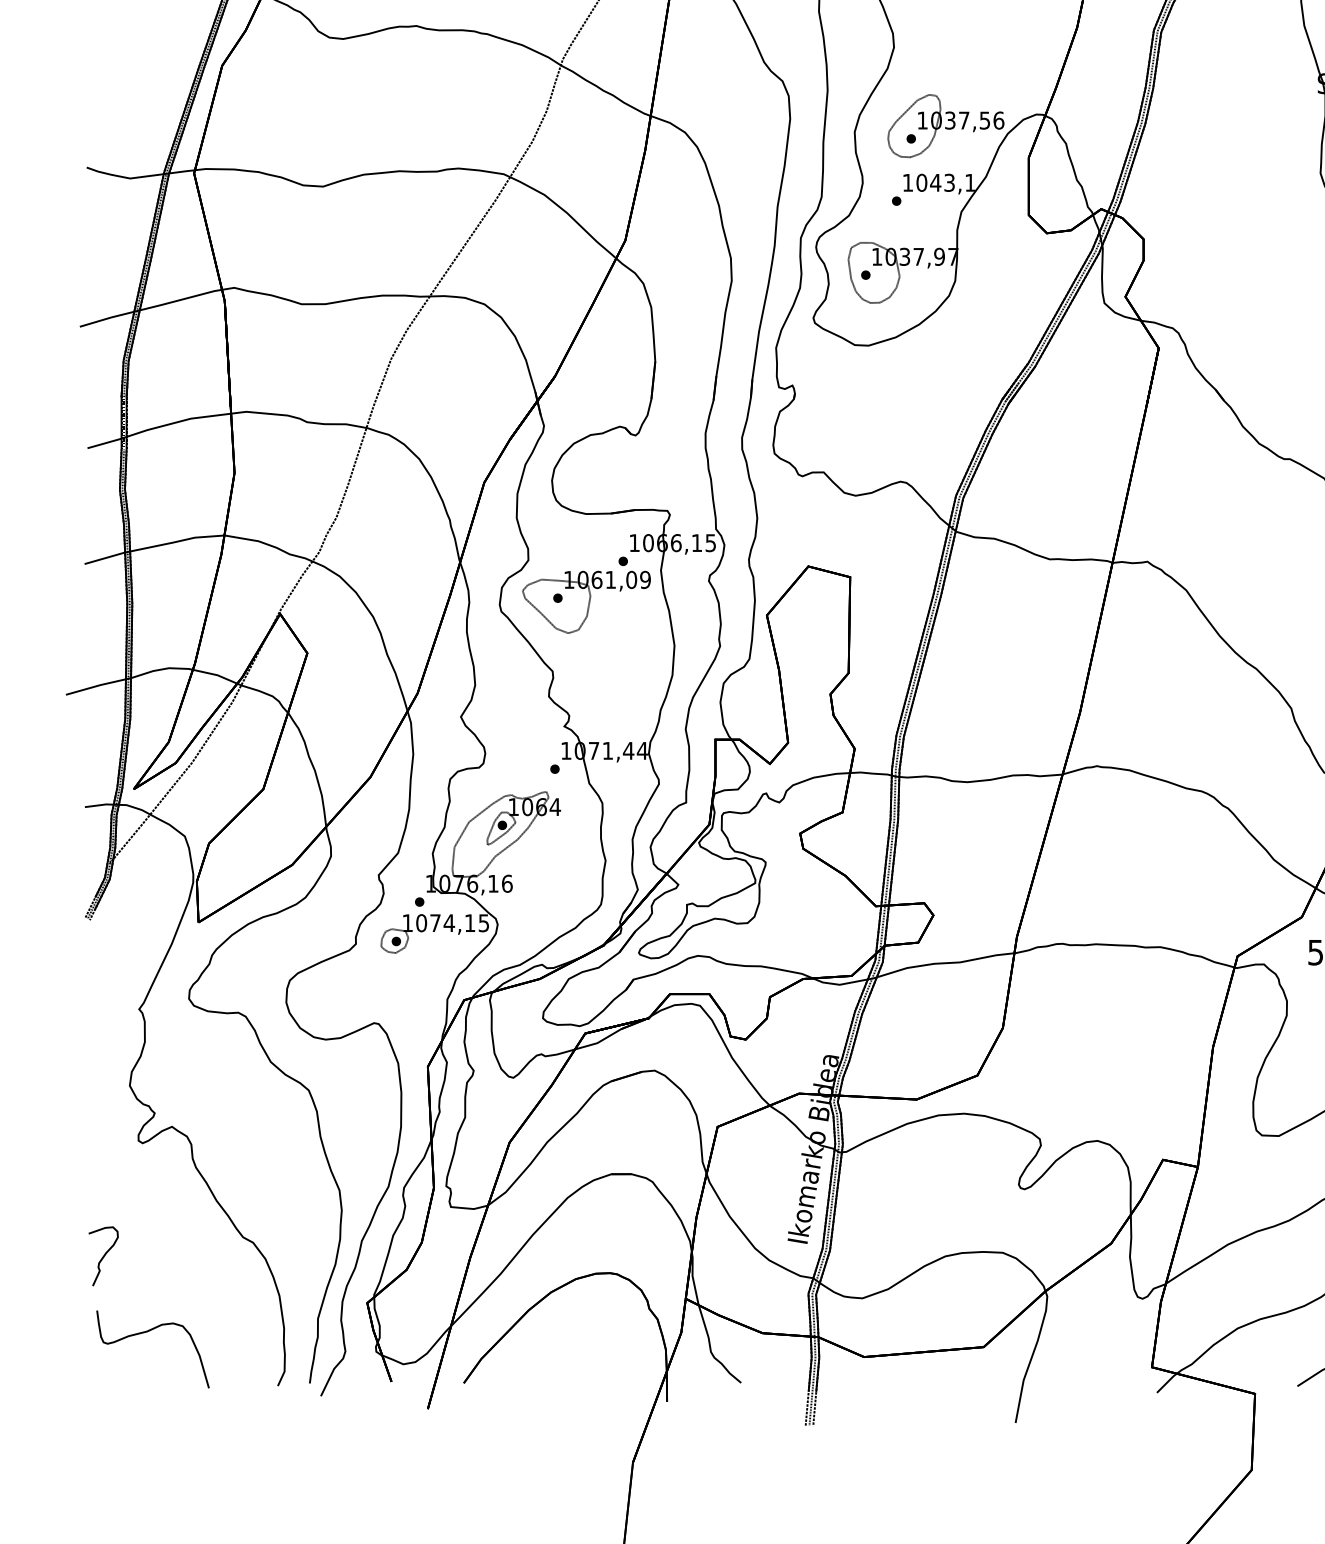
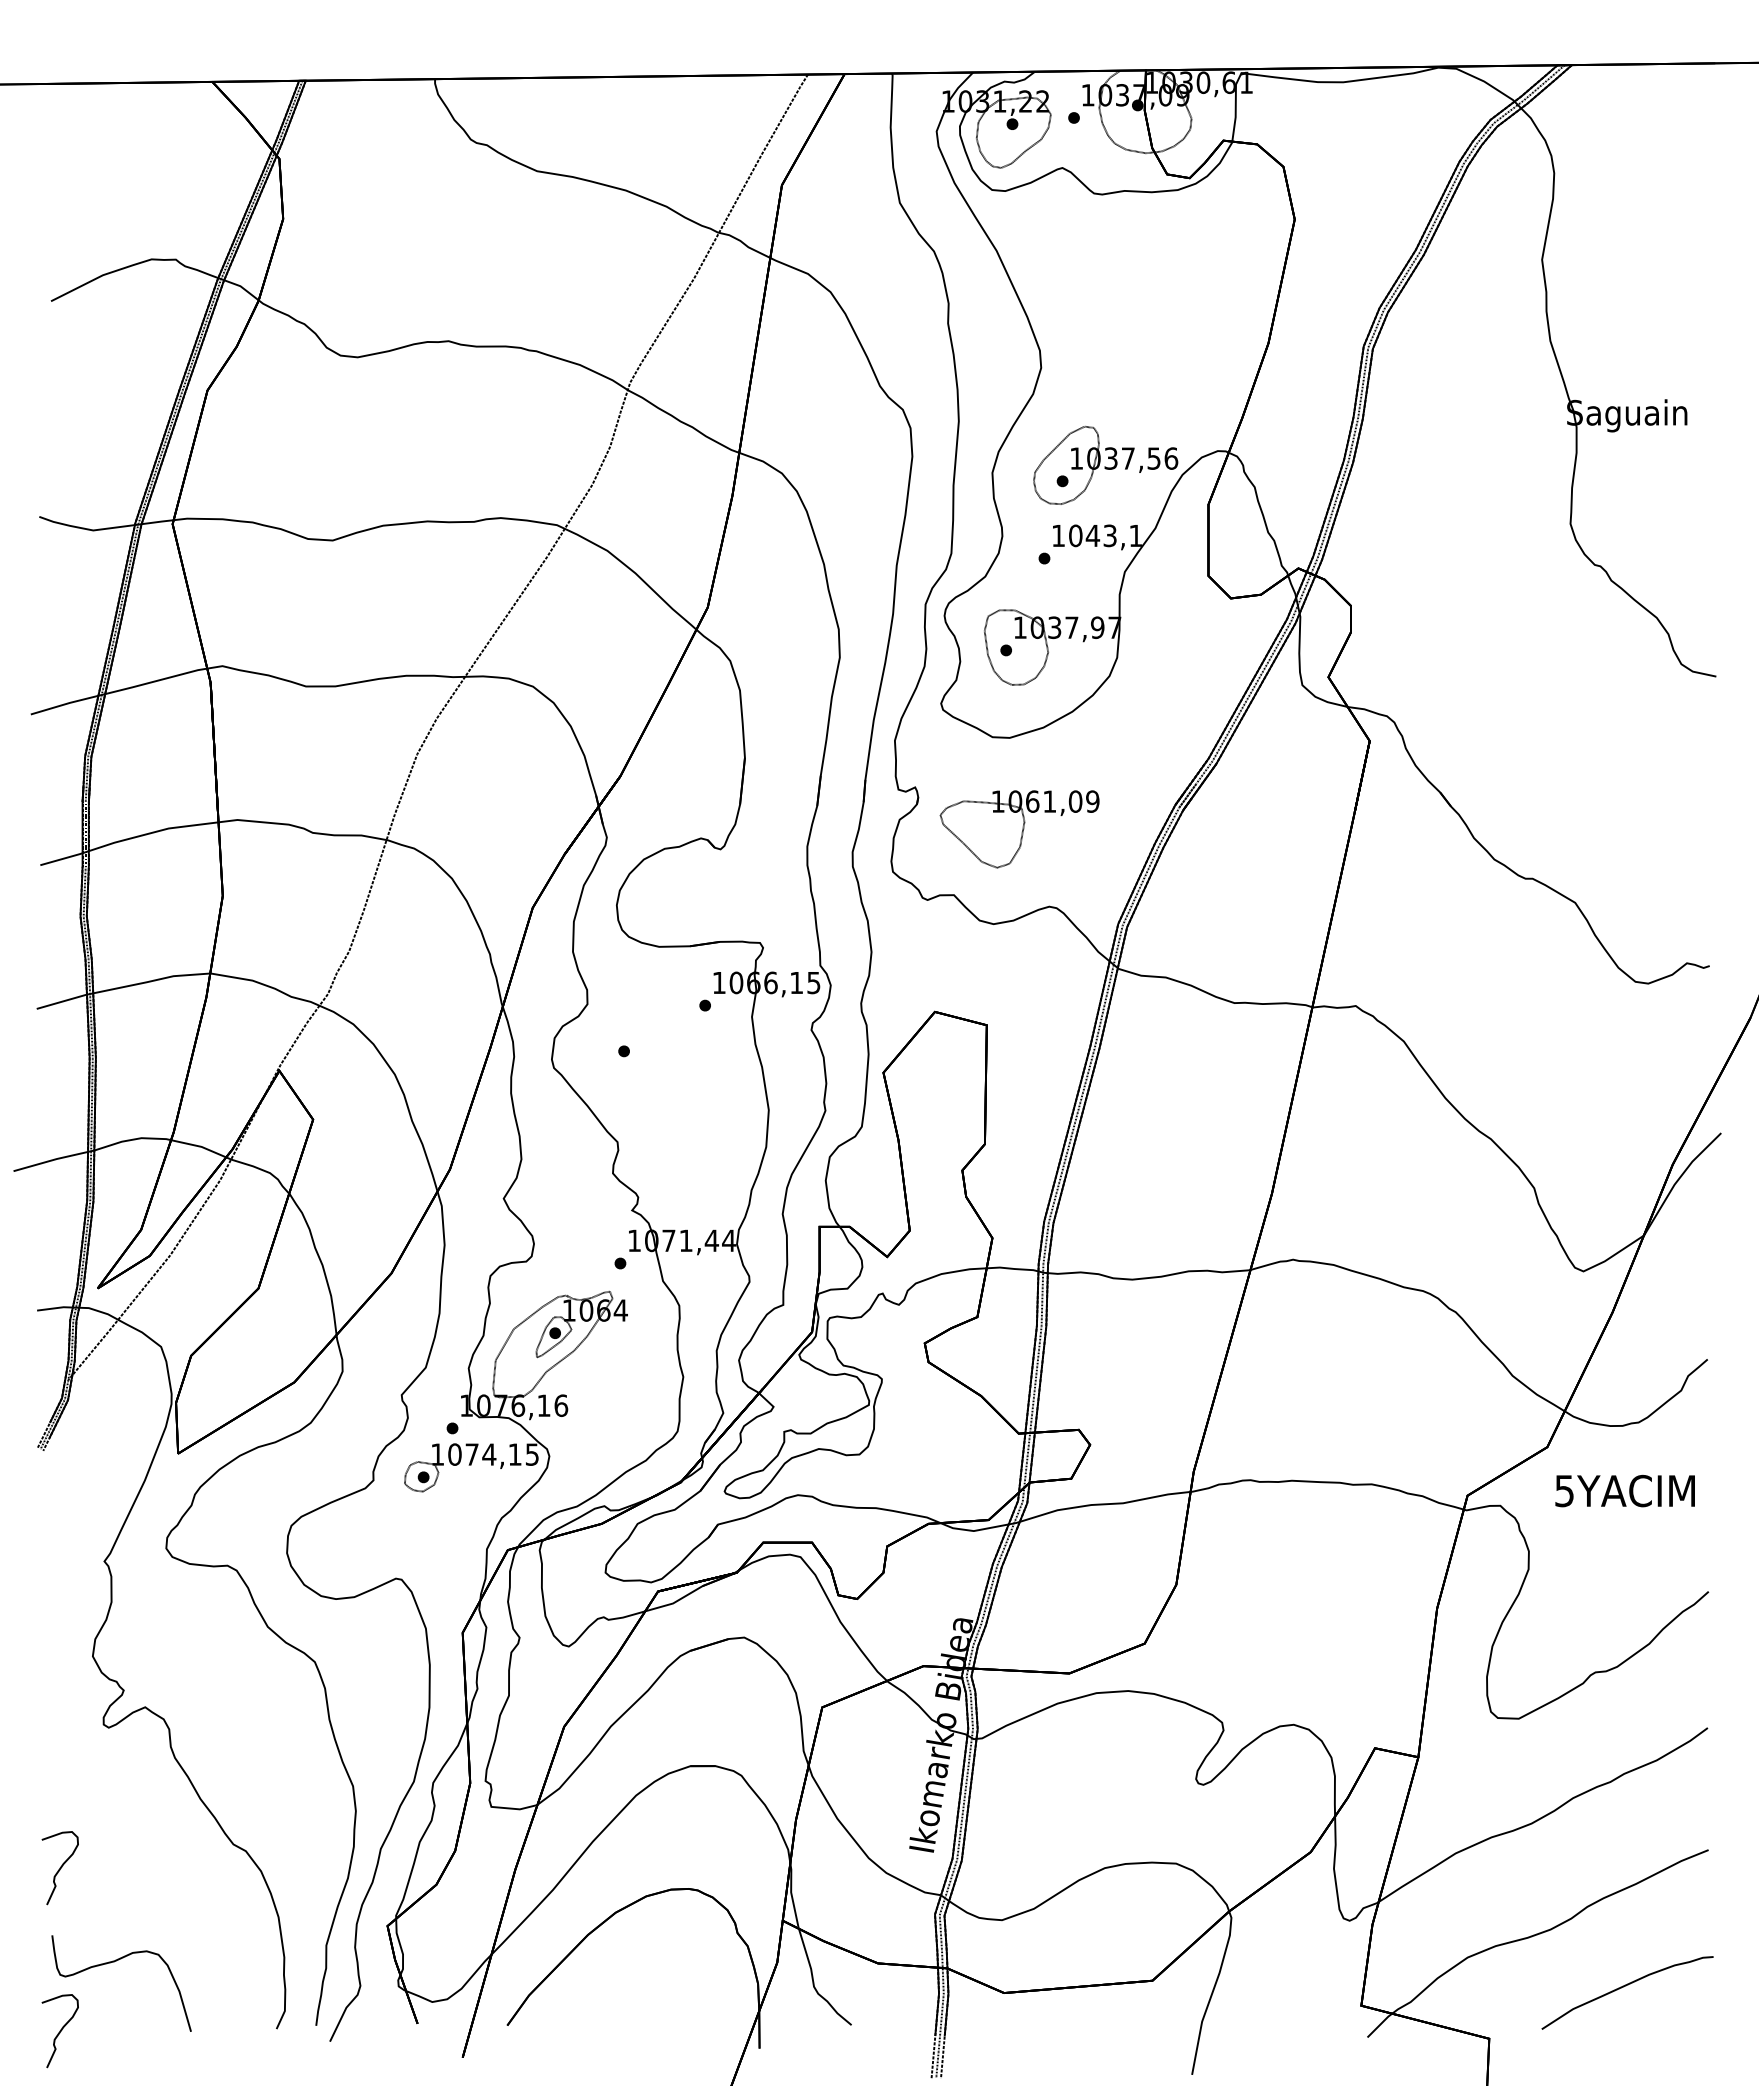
part: (586, 602) -> (1019, 829), moved
curve: (102, 1388) -> (59, 2031), added

